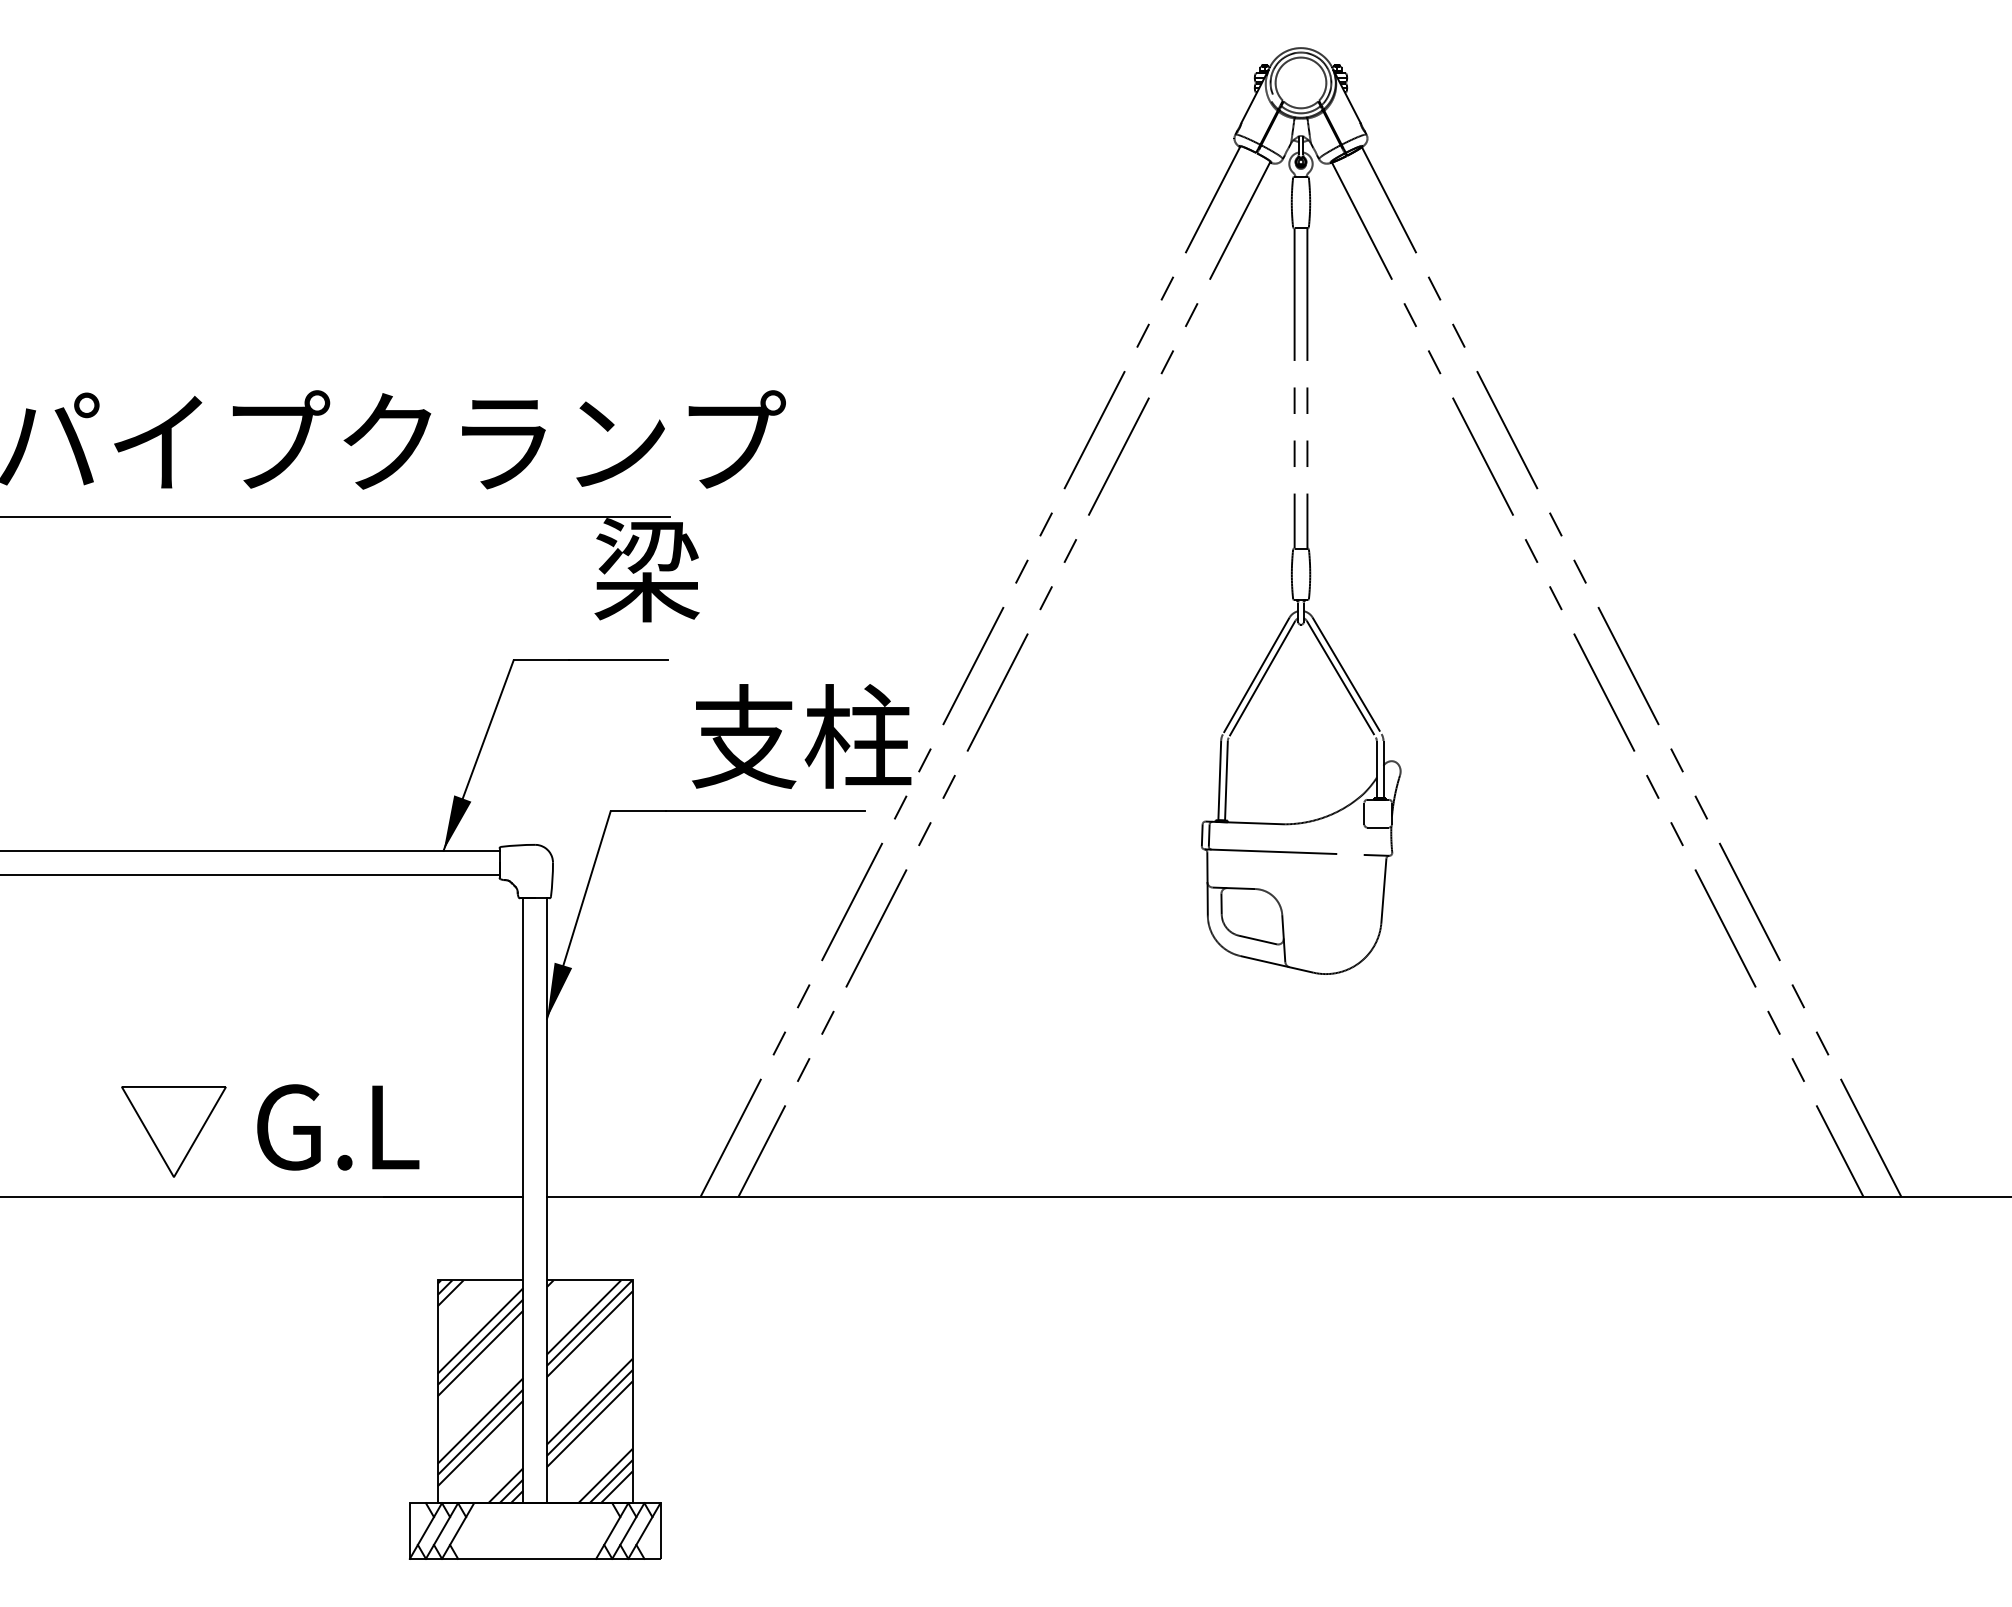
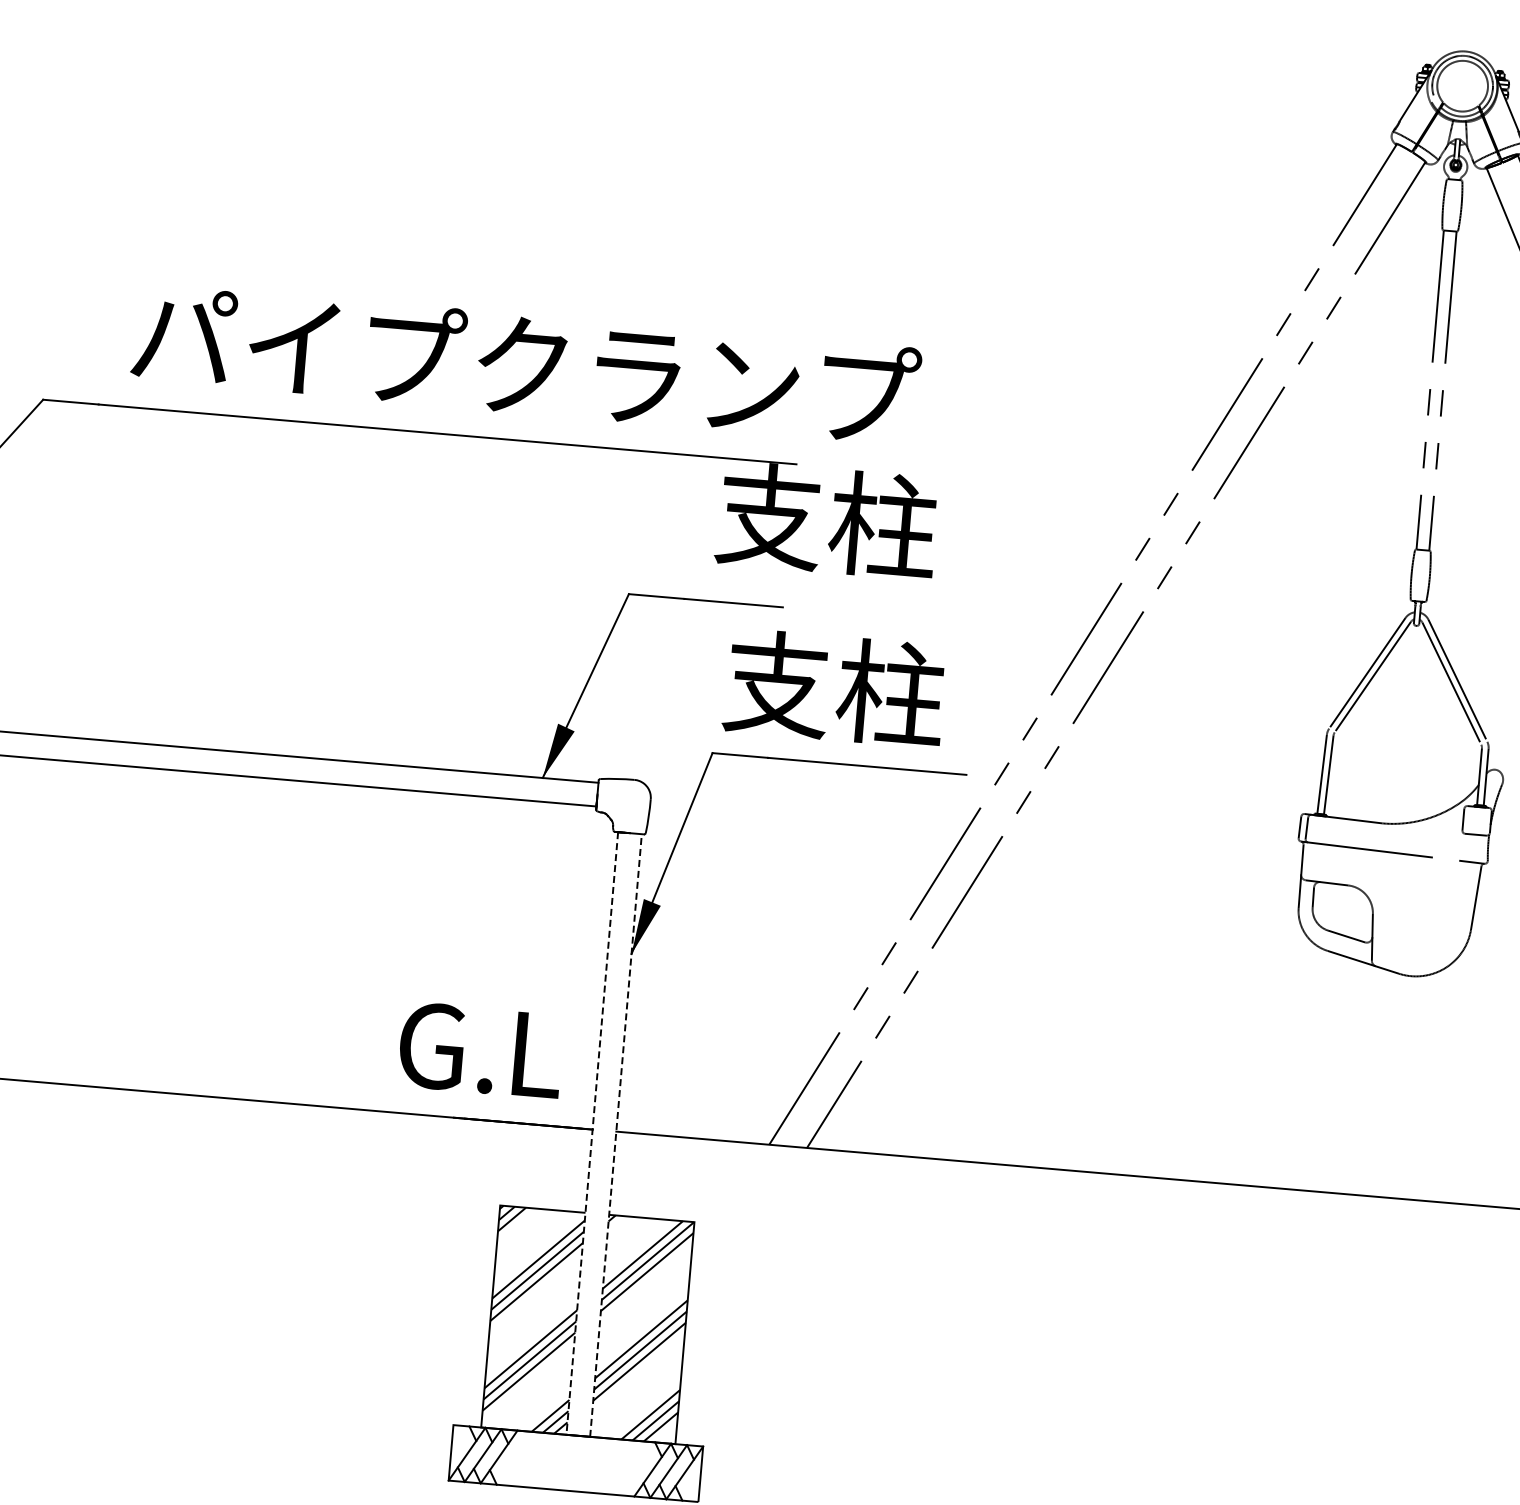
text: (704, 569) -> (826, 520), 梁 -> 支柱
text: (801, 736) -> (834, 688), moved
text: (338, 1127) -> (481, 1050), moved
part: (173, 1131) -> (249, 1034), removed
line: (547, 1200) -> (616, 1135), solid -> dashed
line: (523, 1201) -> (592, 1134), solid -> dashed

